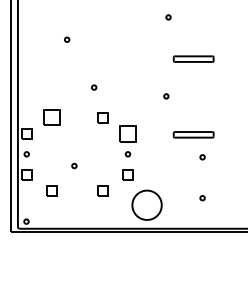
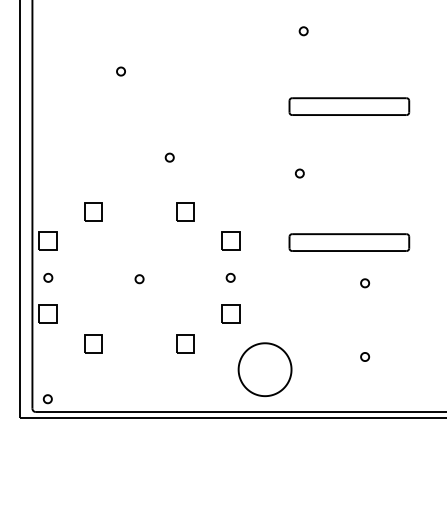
part: (193, 58) -> (348, 105), size x1.67
part: (51, 117) -> (92, 211), size x0.62
part: (127, 133) -> (229, 240), size x0.62
part: (193, 134) -> (348, 242), size x1.67
part: (74, 165) -> (139, 278), moved

